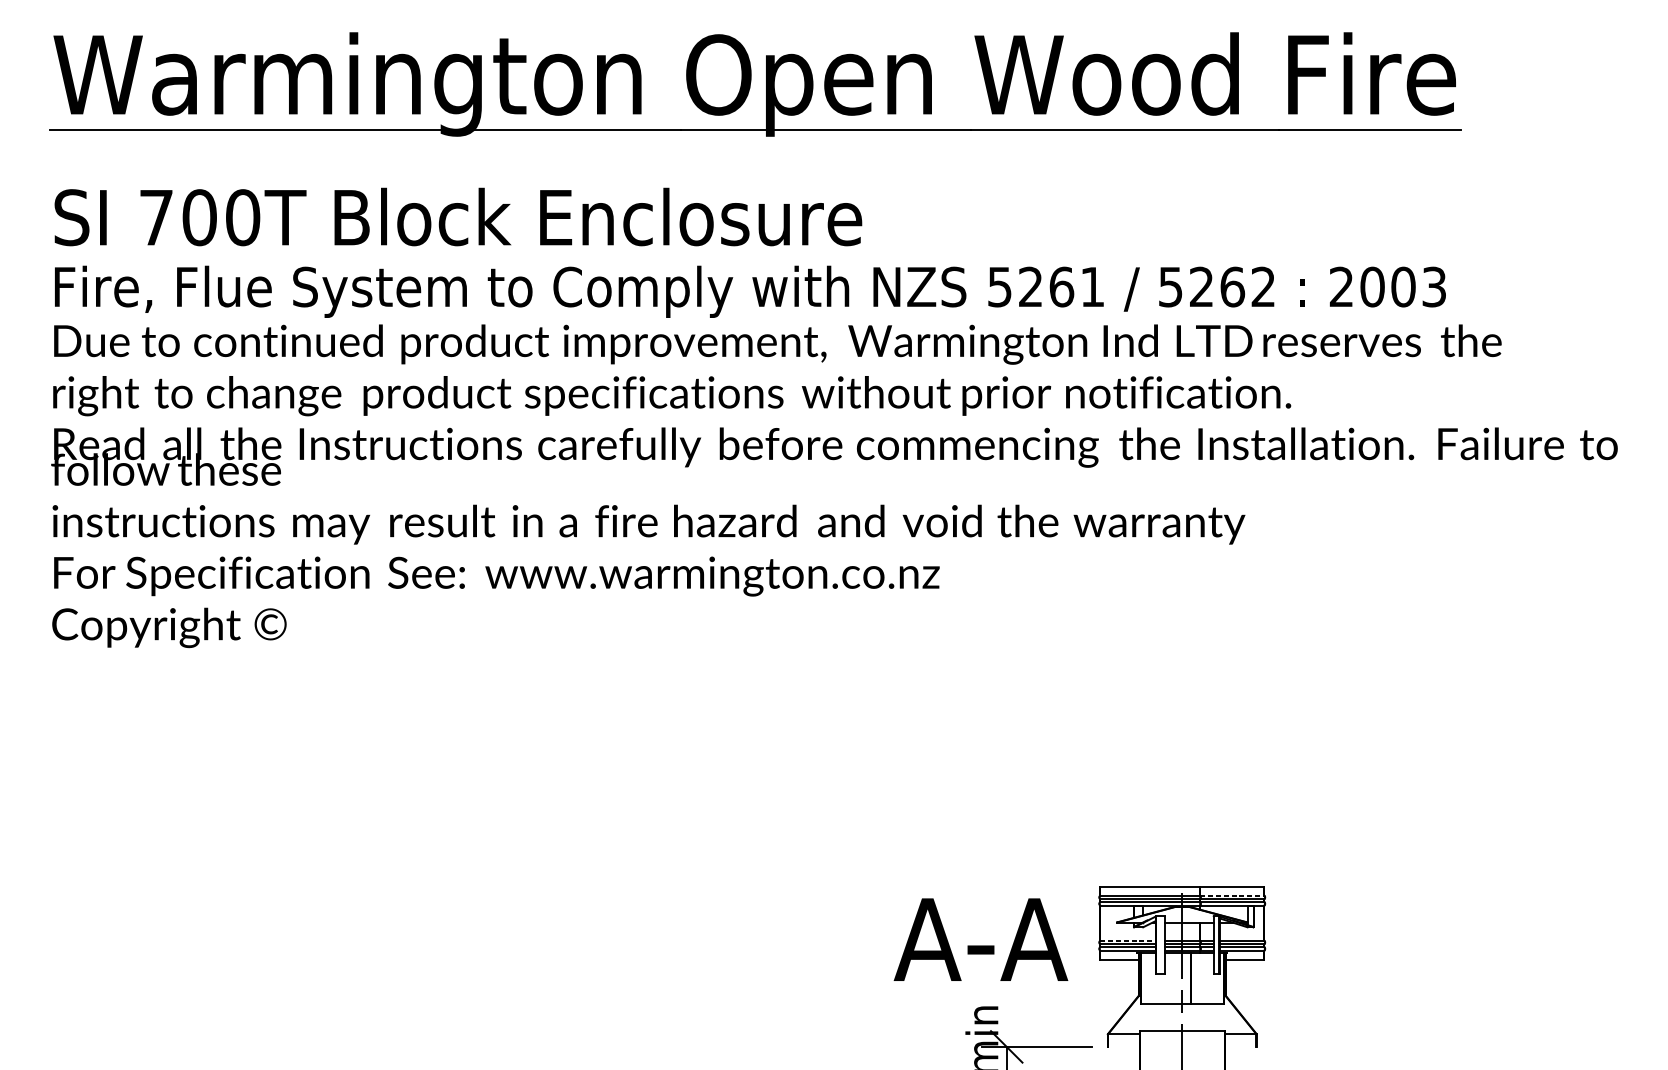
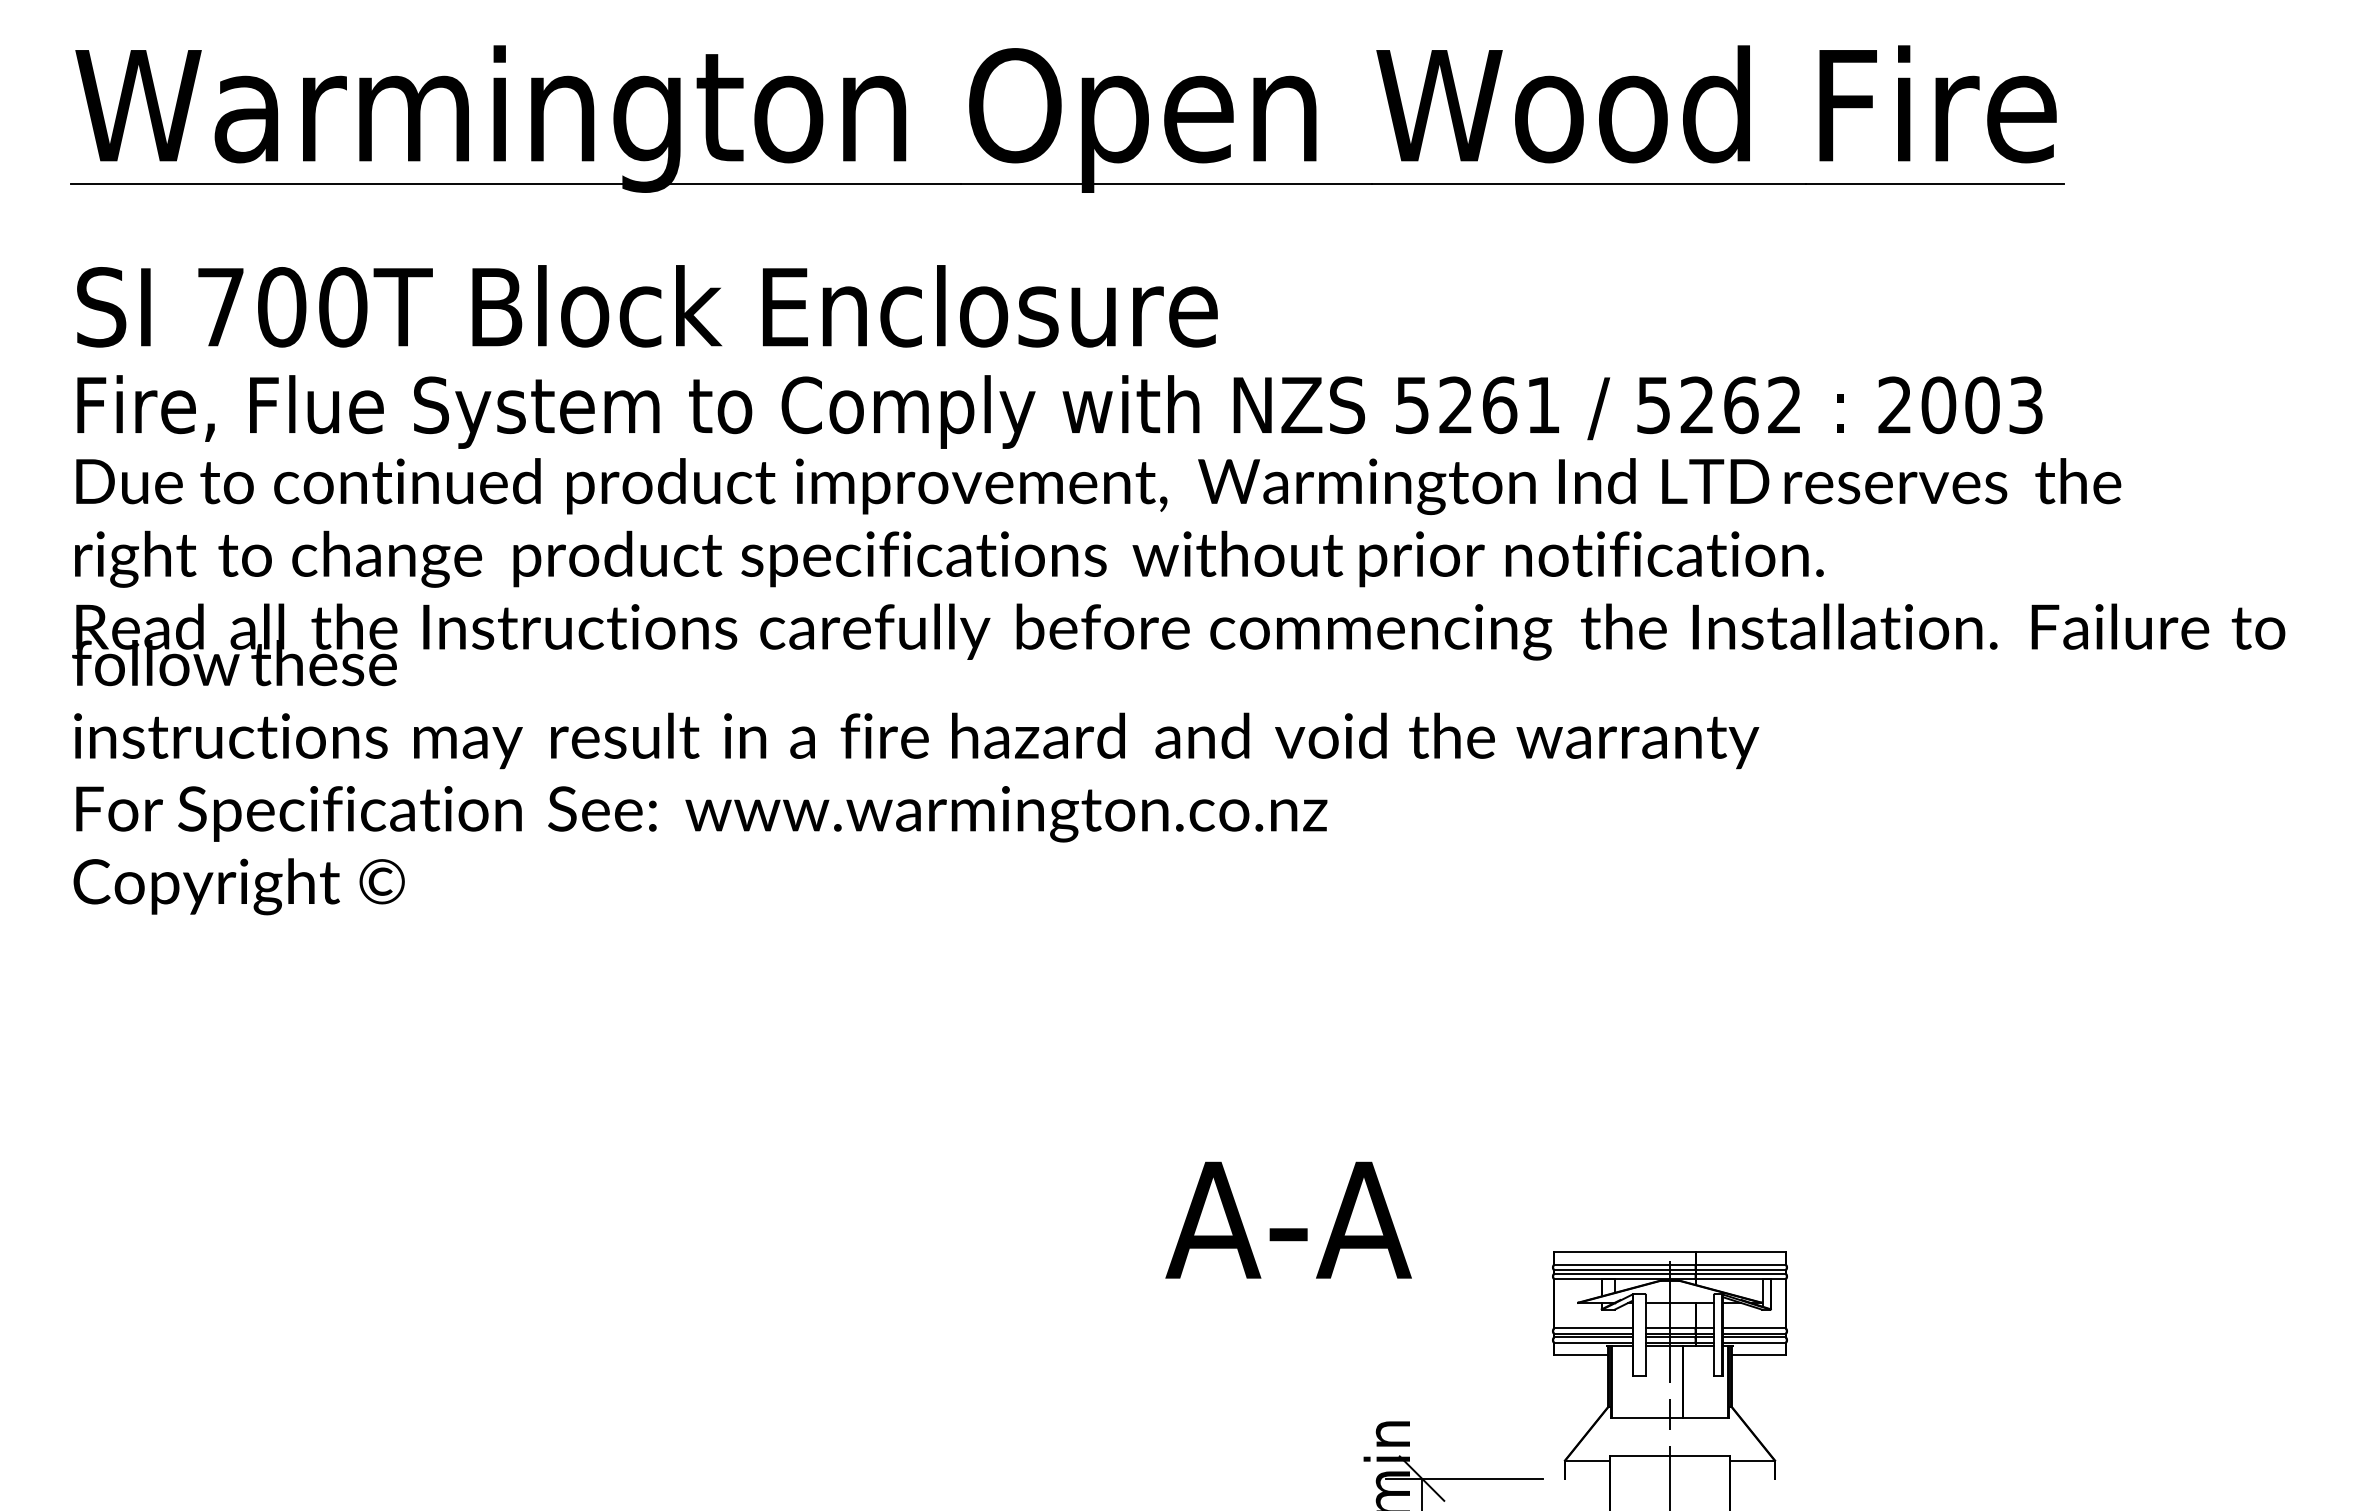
line: (1232, 895) -> (1740, 1264), dashed -> solid
text: (980, 939) -> (1288, 1219), moved
line: (1128, 940) -> (1593, 1328), dashed -> solid

